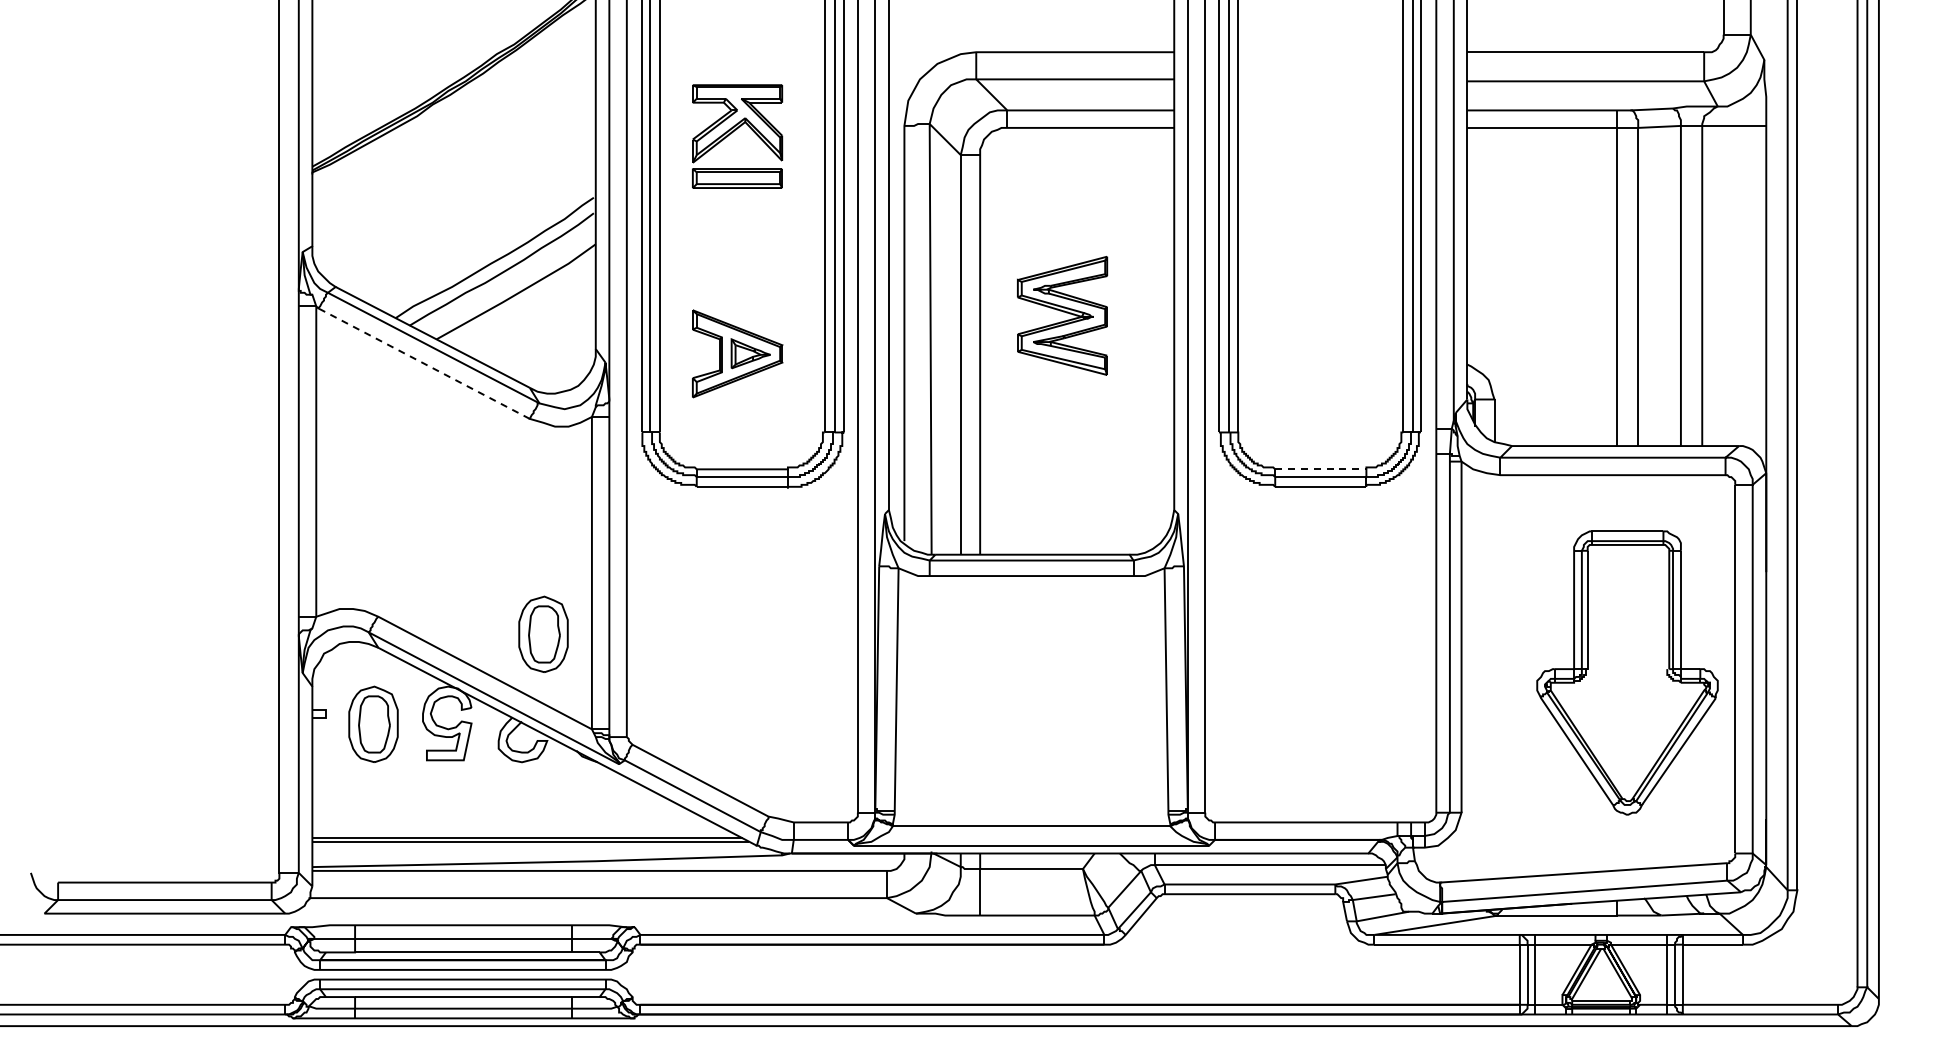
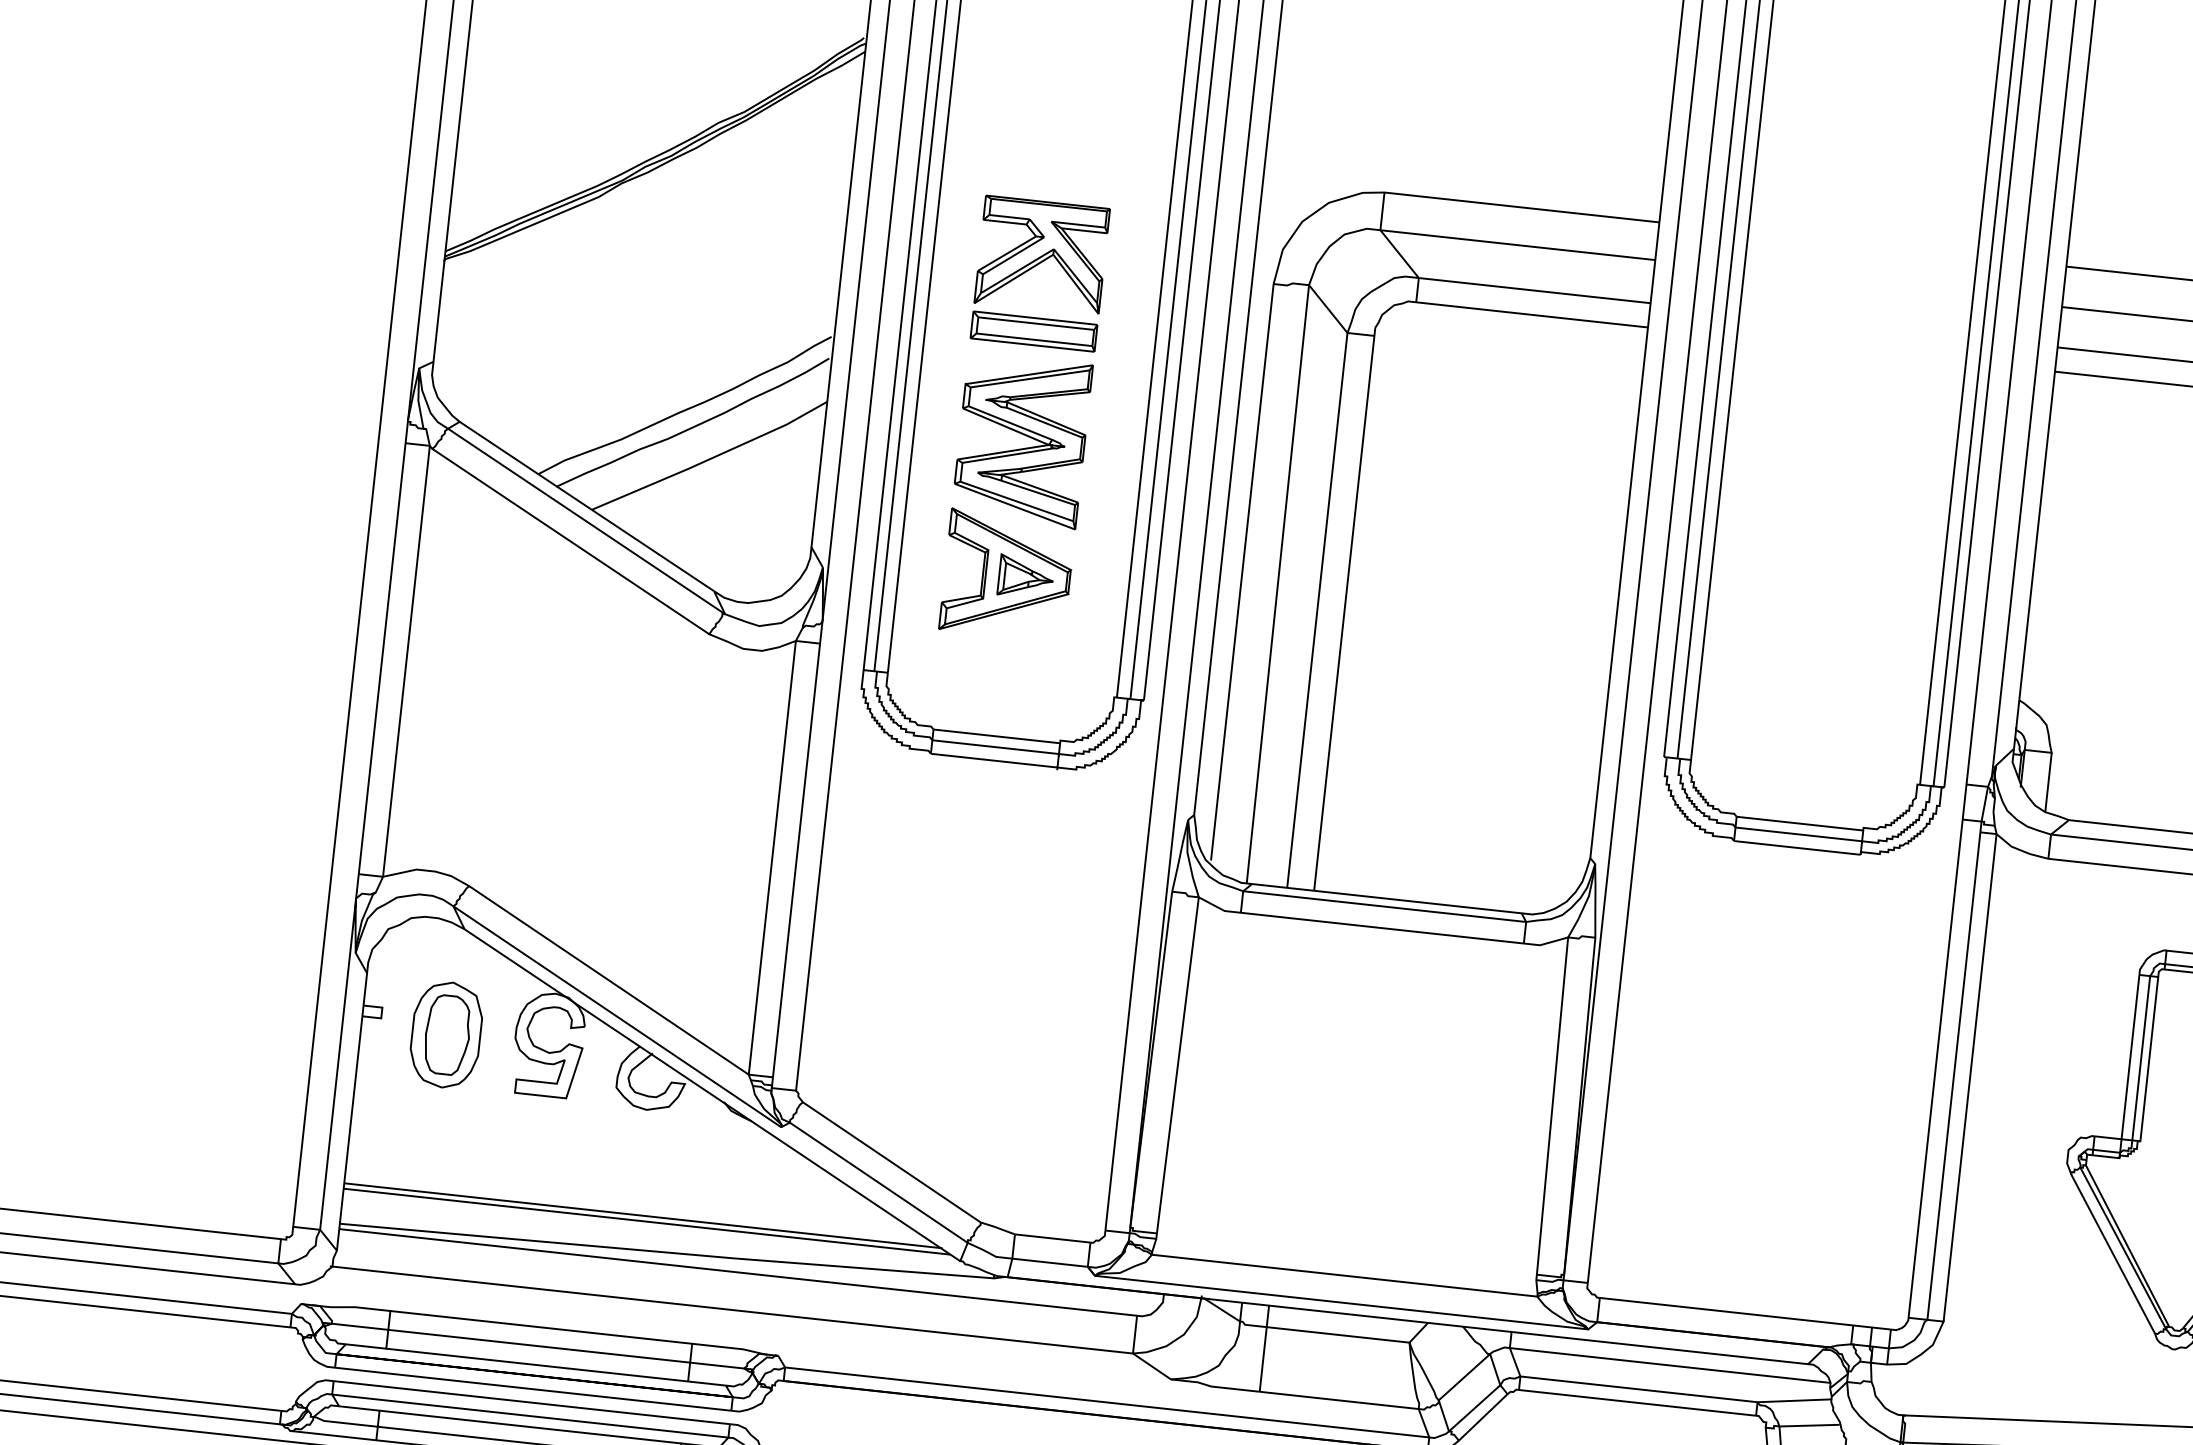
part: (1062, 315) -> (1022, 440), moved
line: (423, 363) -> (570, 541), dashed -> solid
line: (1320, 469) -> (1799, 823), dashed -> solid
part: (543, 633) -> (695, 934), removed

